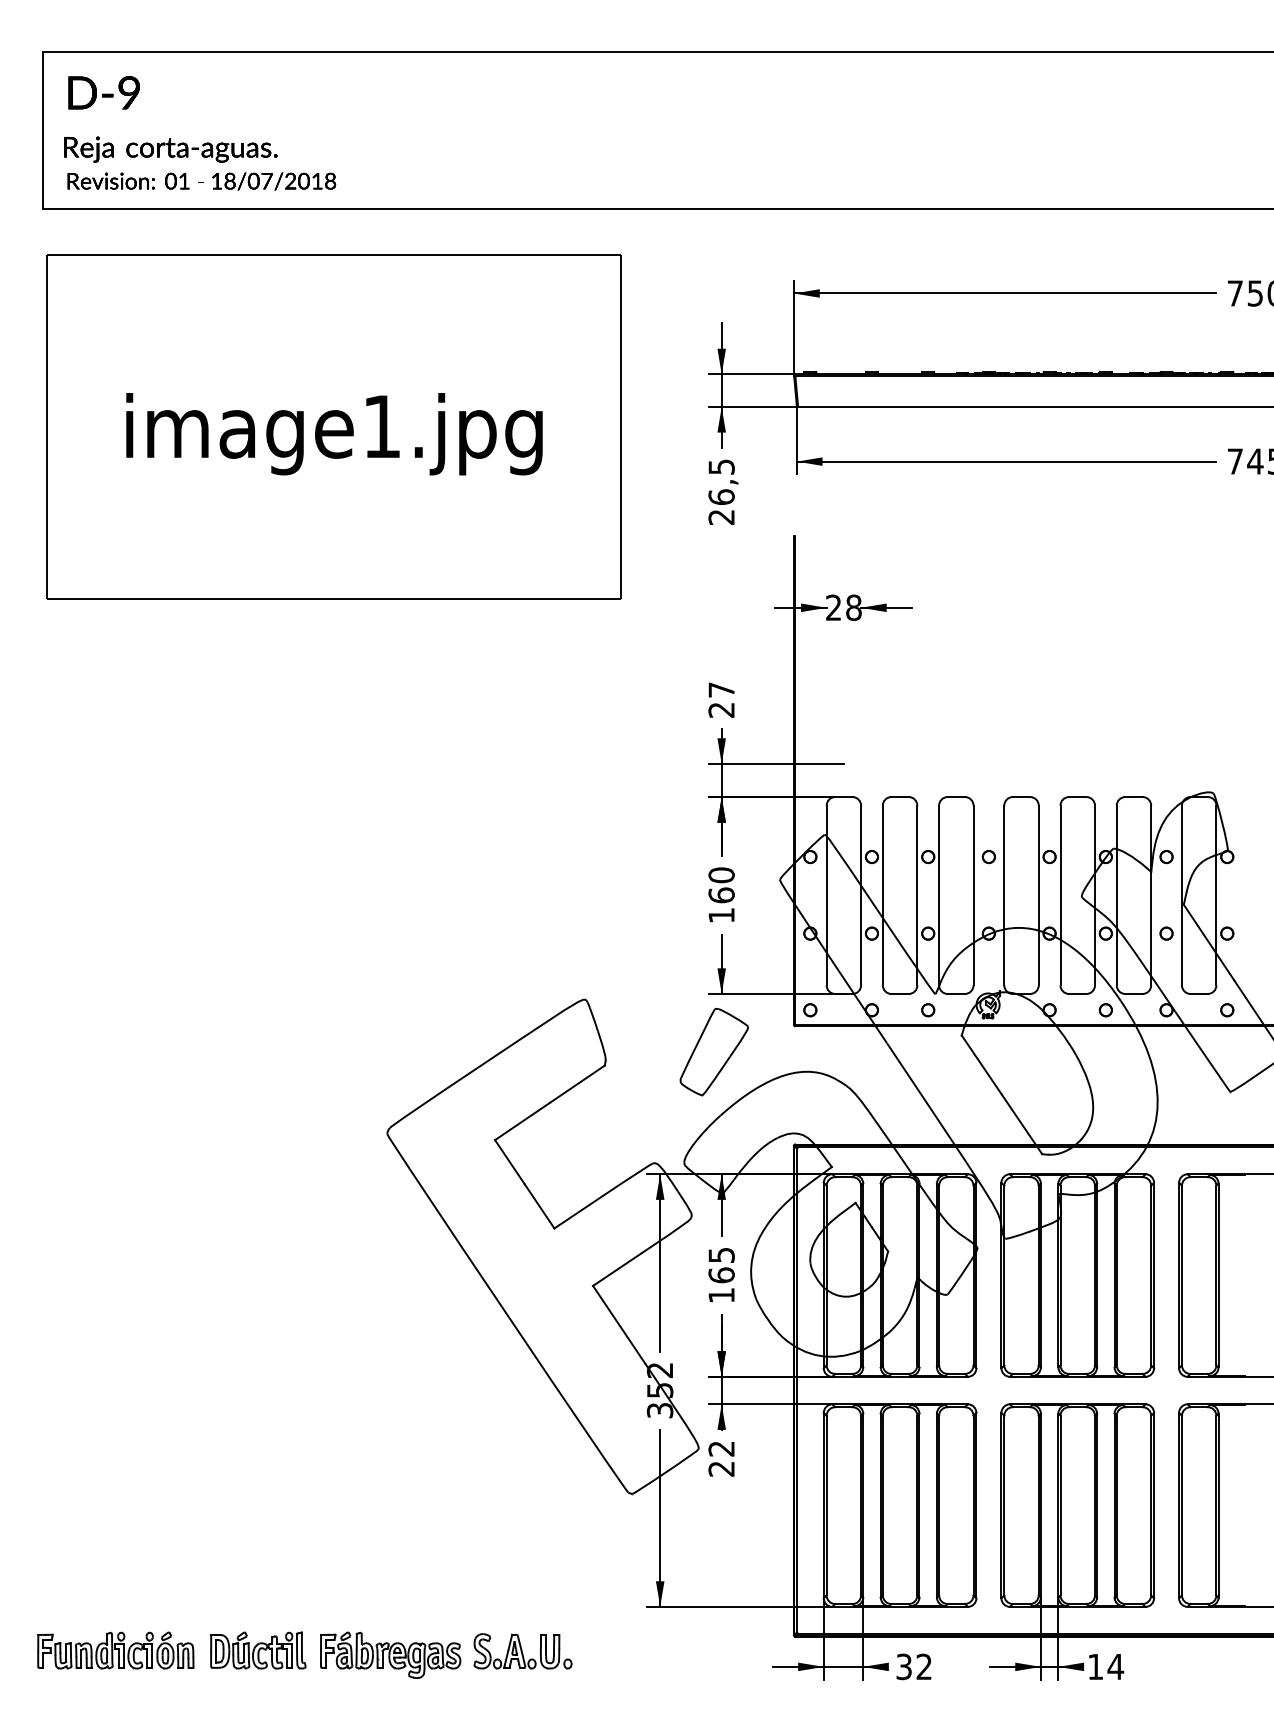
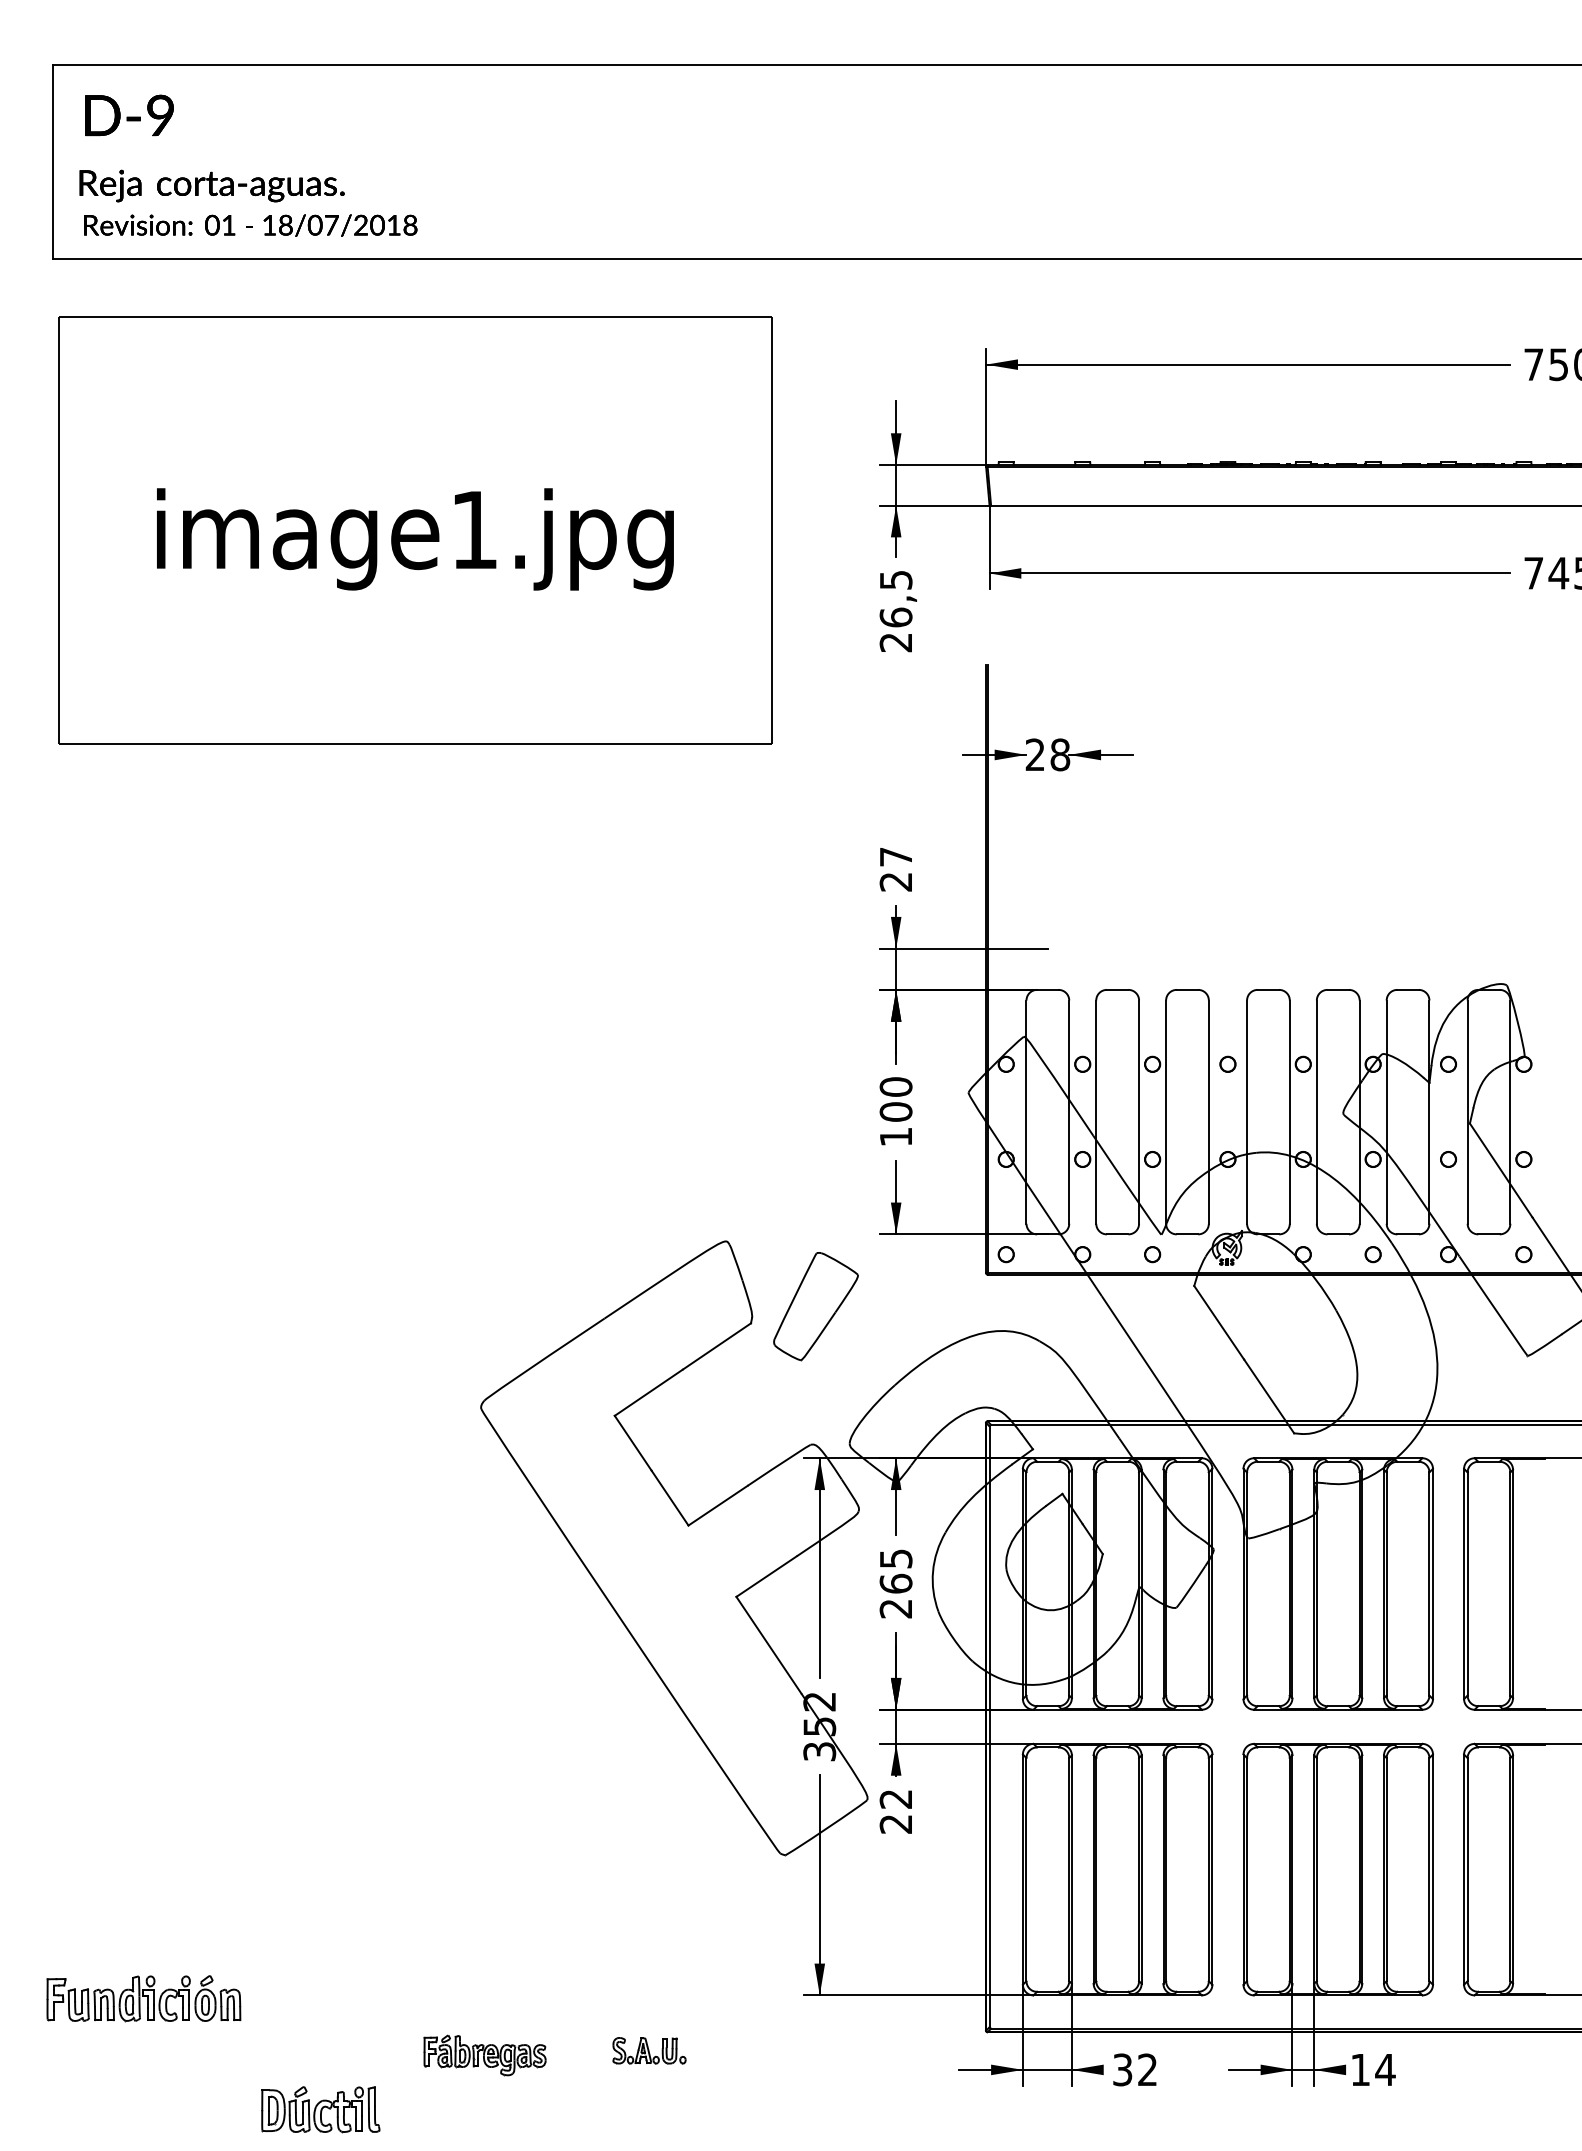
text: (721, 894) -> (895, 1111), 160 -> 100
part: (713, 1052) -> (815, 1306), moved
text: (721, 1296) -> (895, 1609), 165 -> 265
part: (115, 1650) -> (143, 1998), moved
part: (258, 1650) -> (320, 2109), moved
part: (523, 1651) -> (649, 2050), size x0.6
part: (390, 1655) -> (484, 2055), size x0.7

